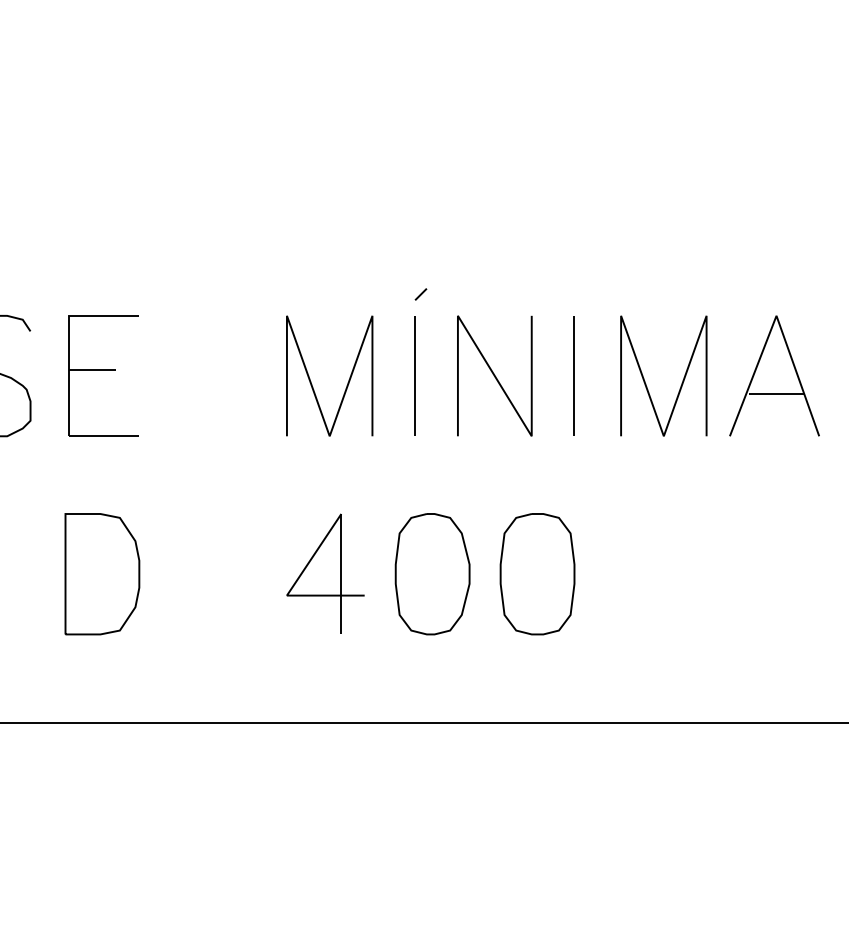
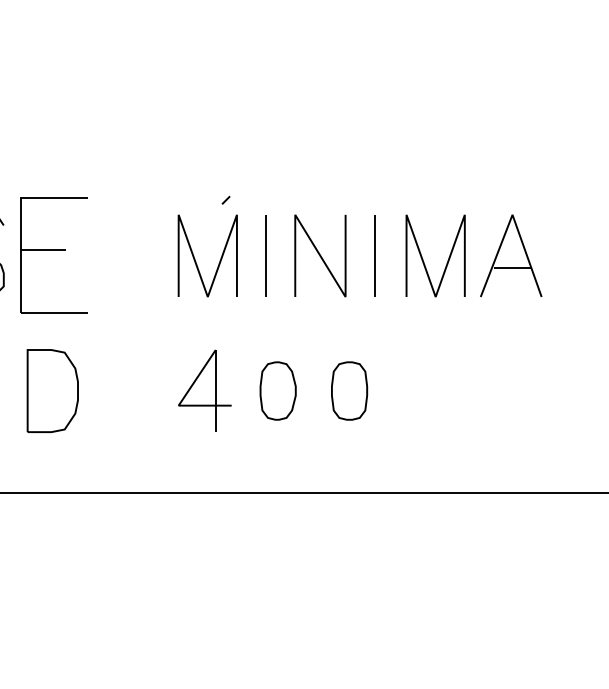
line: (420, 293) -> (225, 199), moved
part: (103, 375) -> (53, 255), size x1.4
part: (433, 573) -> (278, 390), size x0.7
part: (537, 573) -> (349, 390), size x0.7

